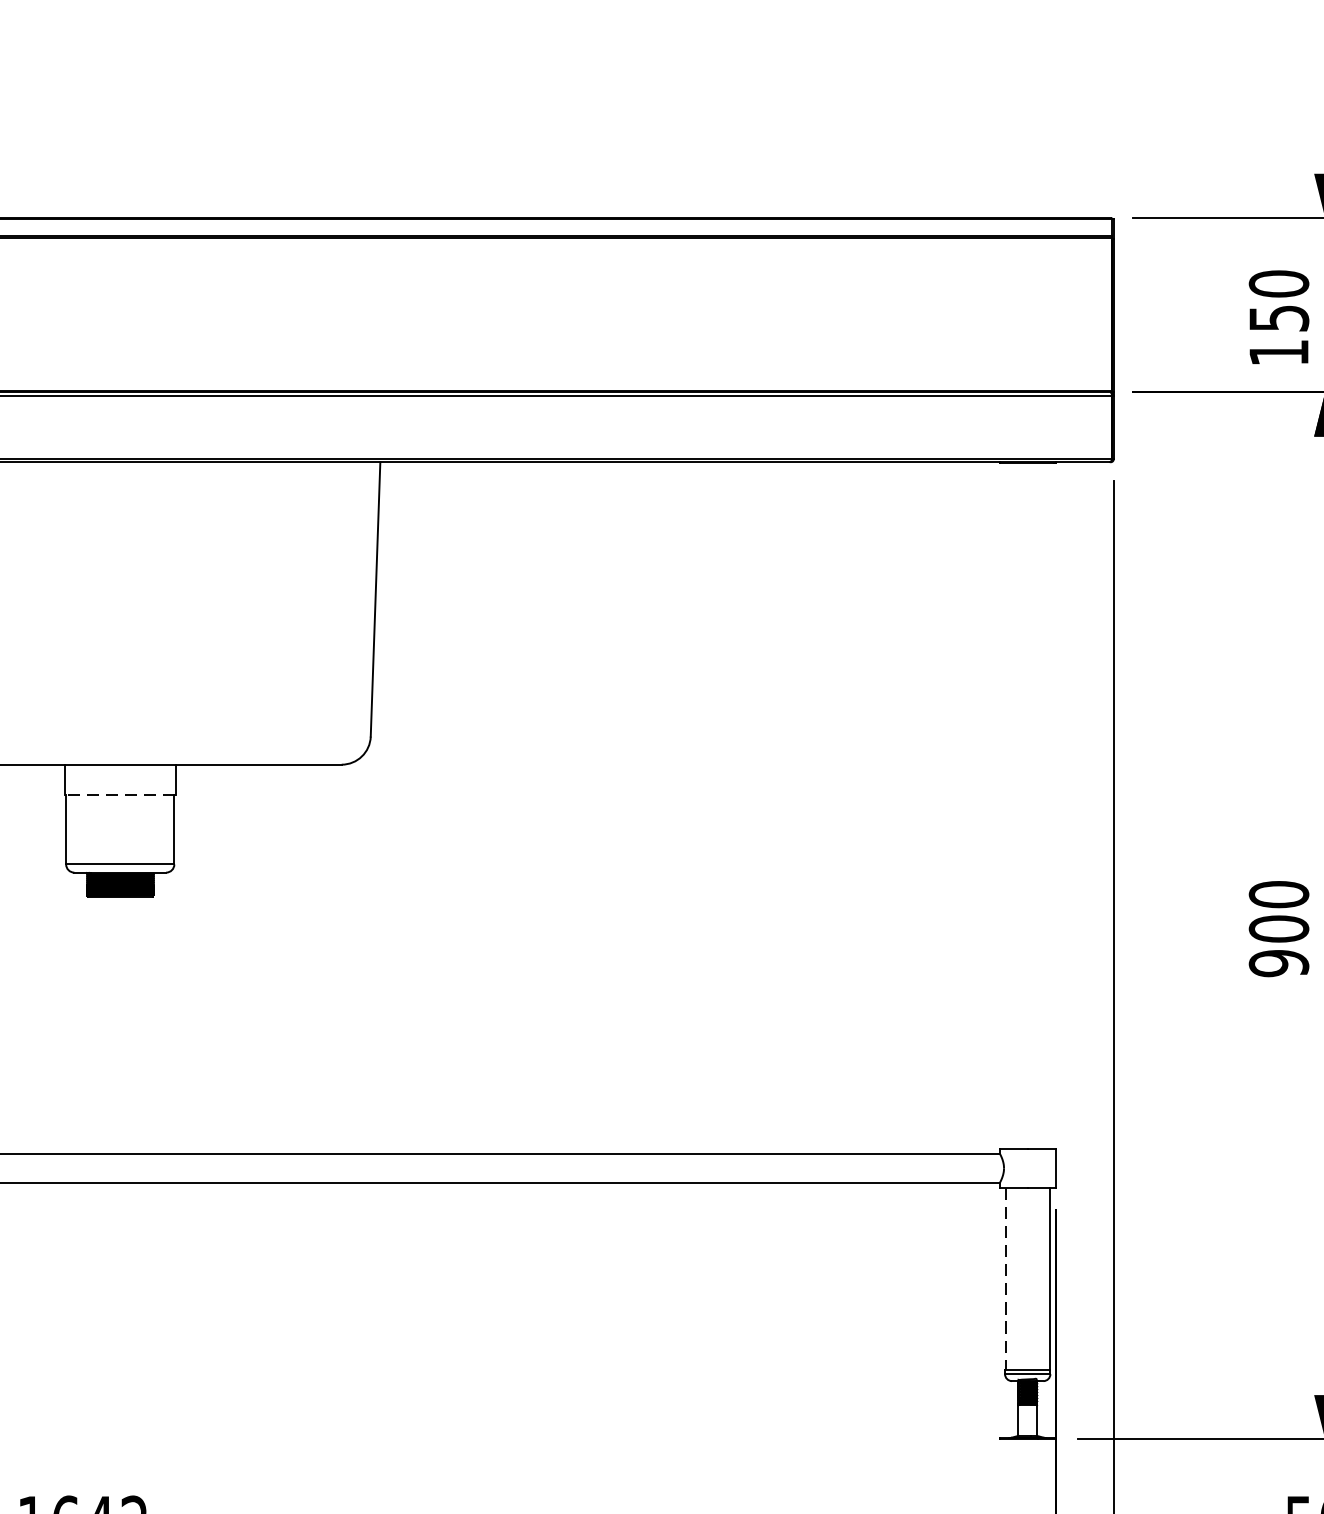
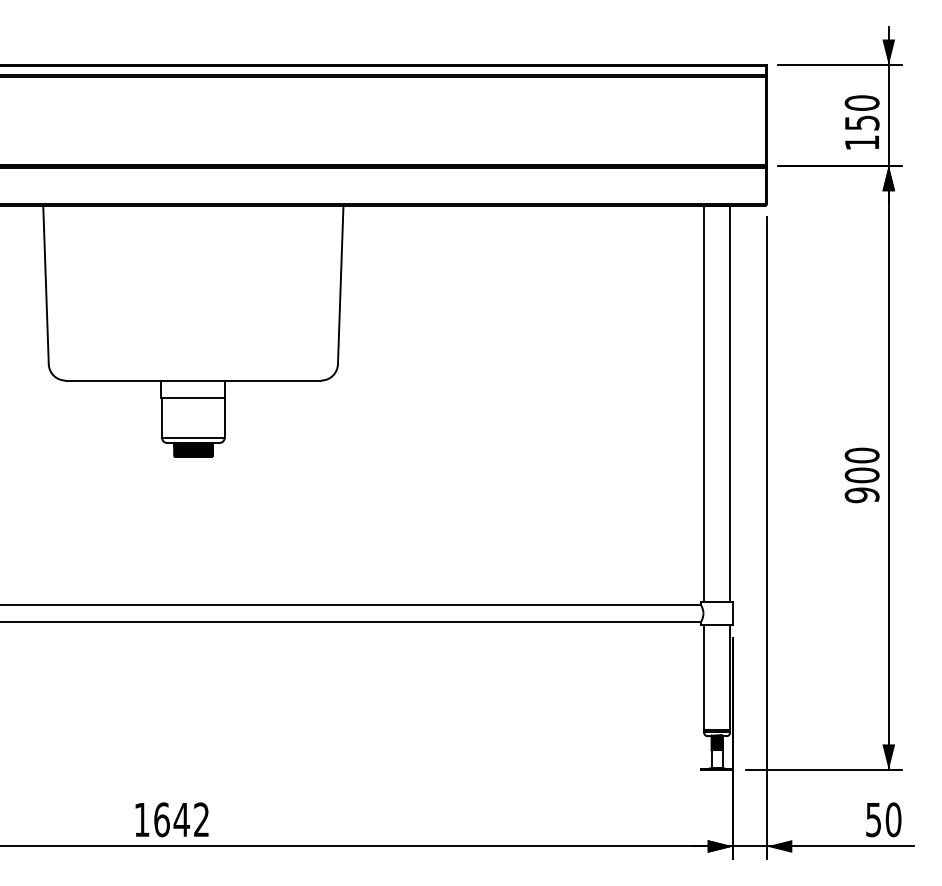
line: (120, 794) -> (193, 397), dashed -> solid
line: (1005, 806) -> (704, 404), added
line: (1049, 806) -> (729, 404), added
line: (1005, 1279) -> (704, 677), dashed -> solid

